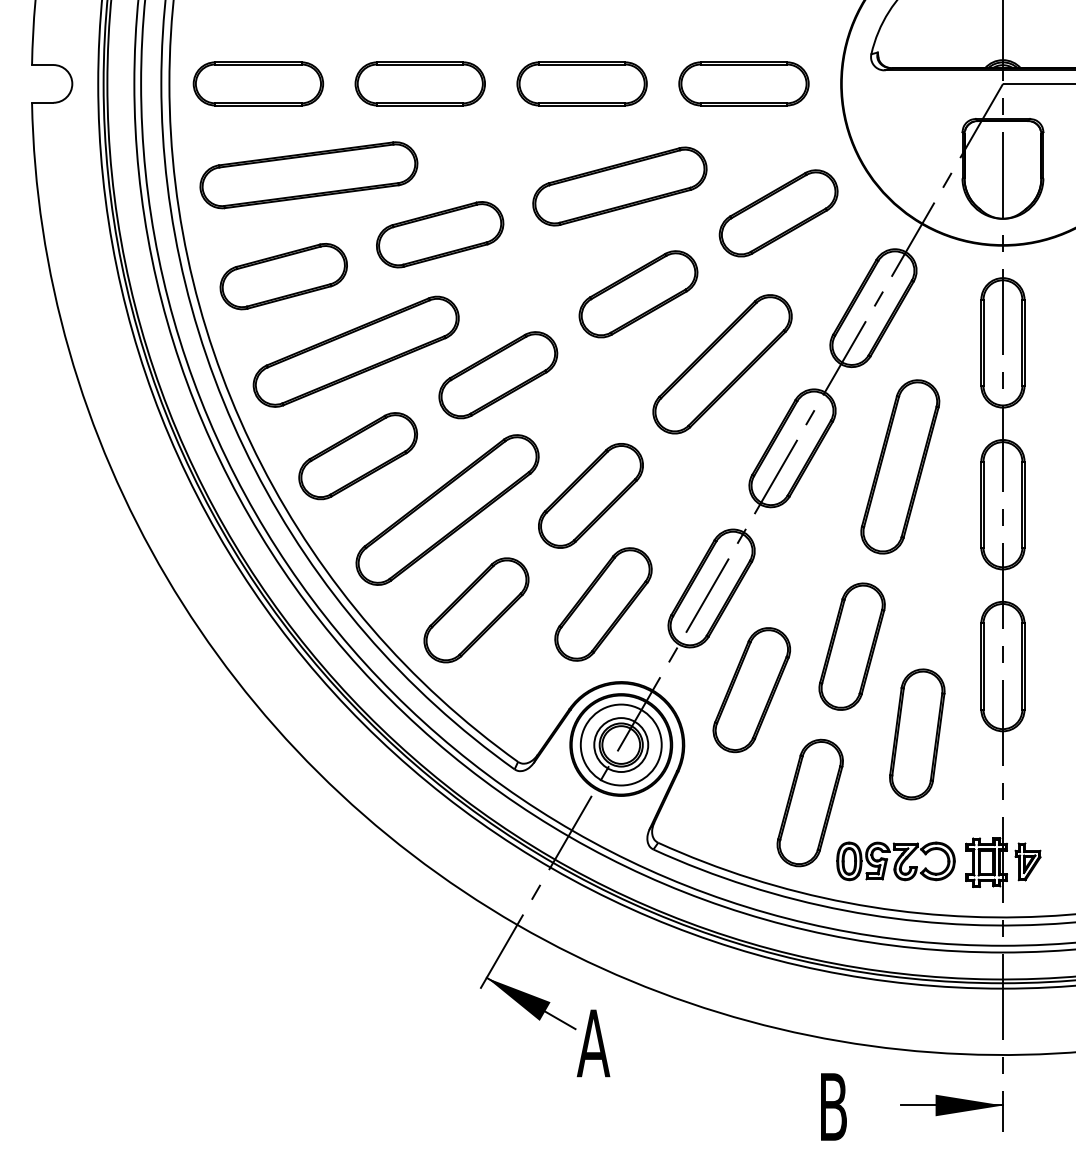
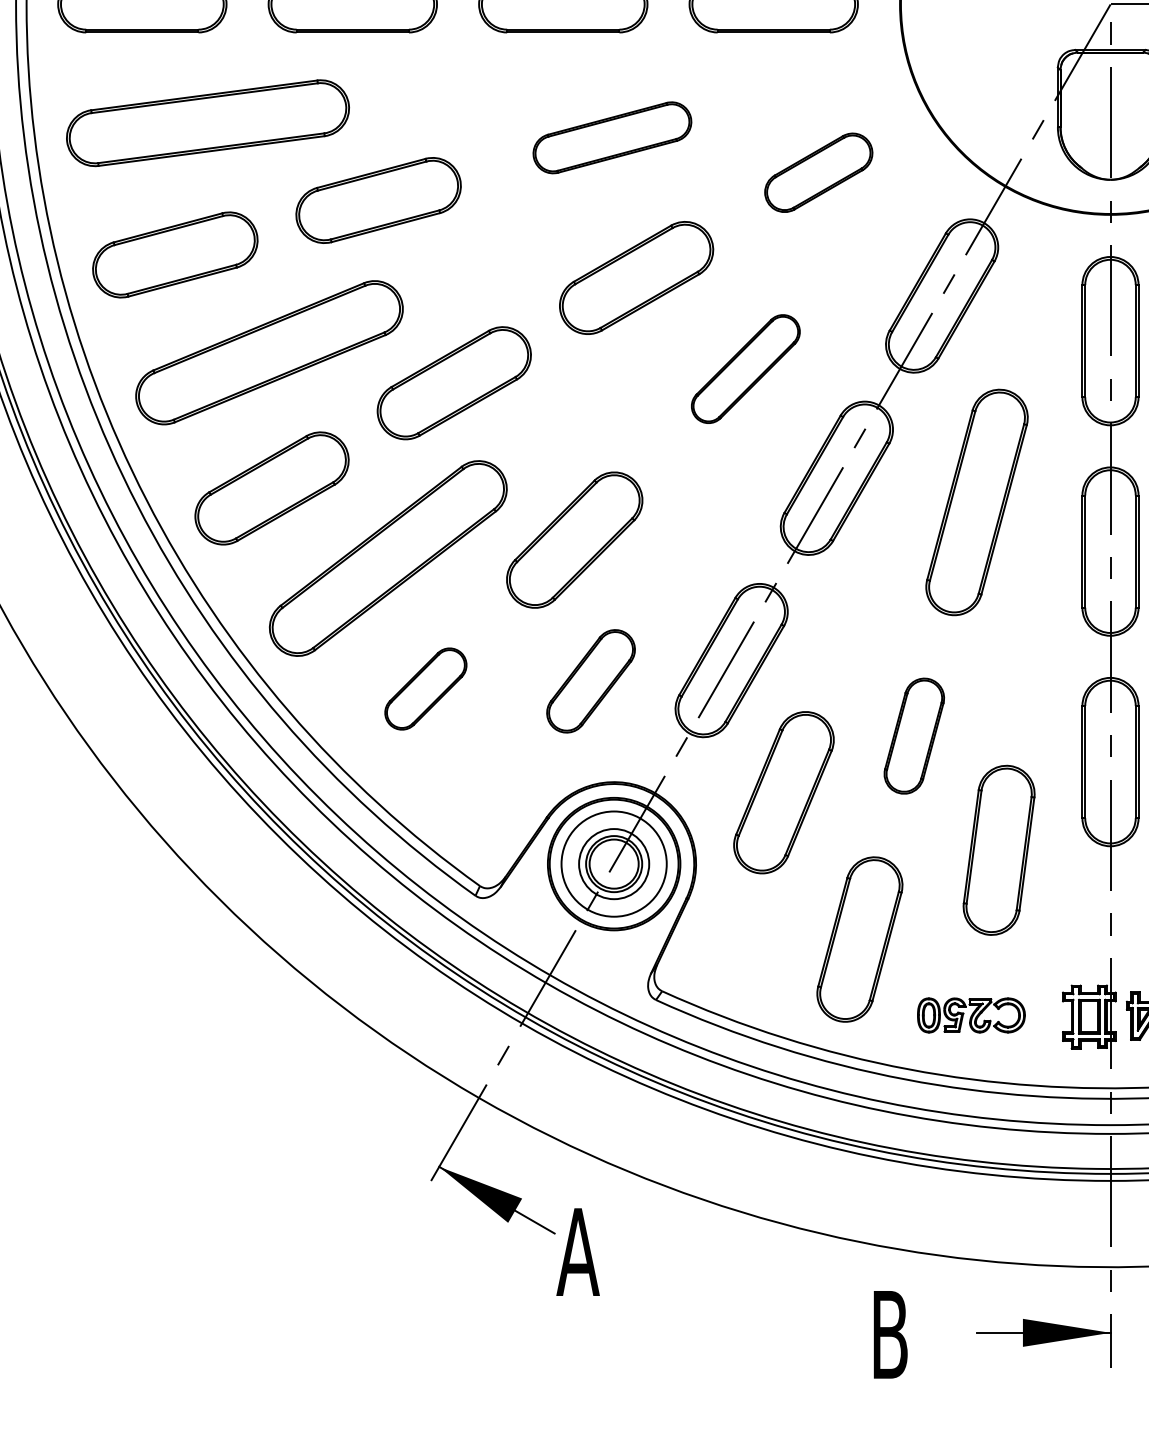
part: (619, 186) -> (611, 137), size x0.7
part: (778, 213) -> (818, 172), size x0.7
part: (722, 364) -> (745, 369), size x0.6
part: (603, 604) -> (591, 681), size x0.7
part: (476, 610) -> (425, 689), size x0.6
part: (851, 646) -> (913, 735), size x0.7
part: (895, 861) -> (970, 1015), size x0.7

